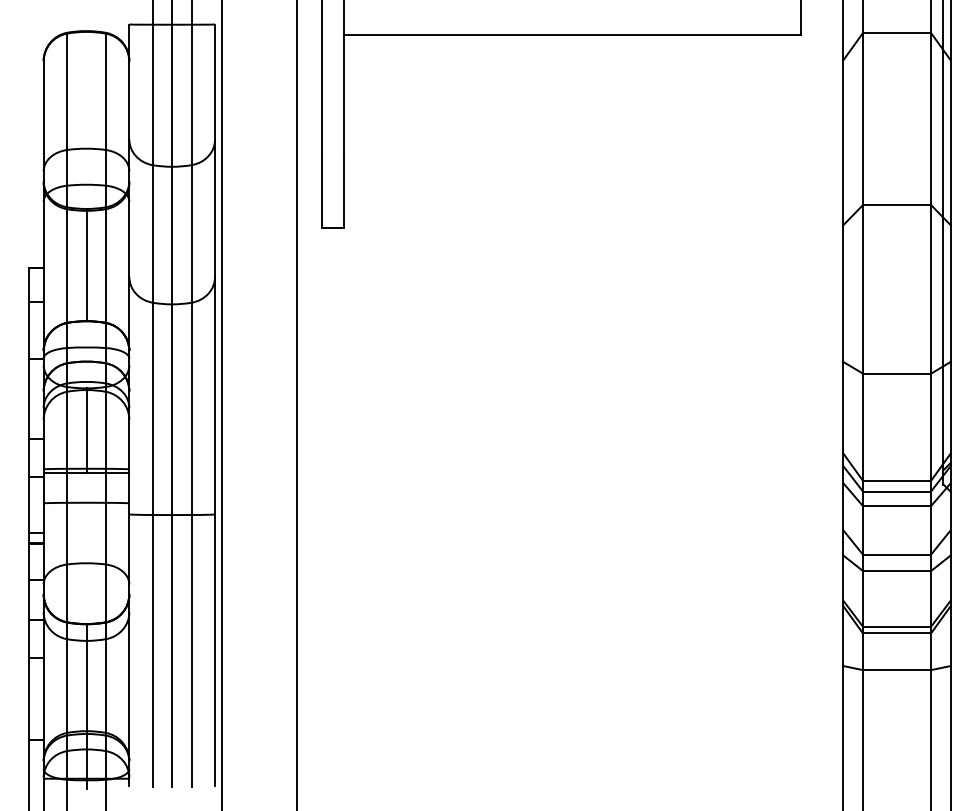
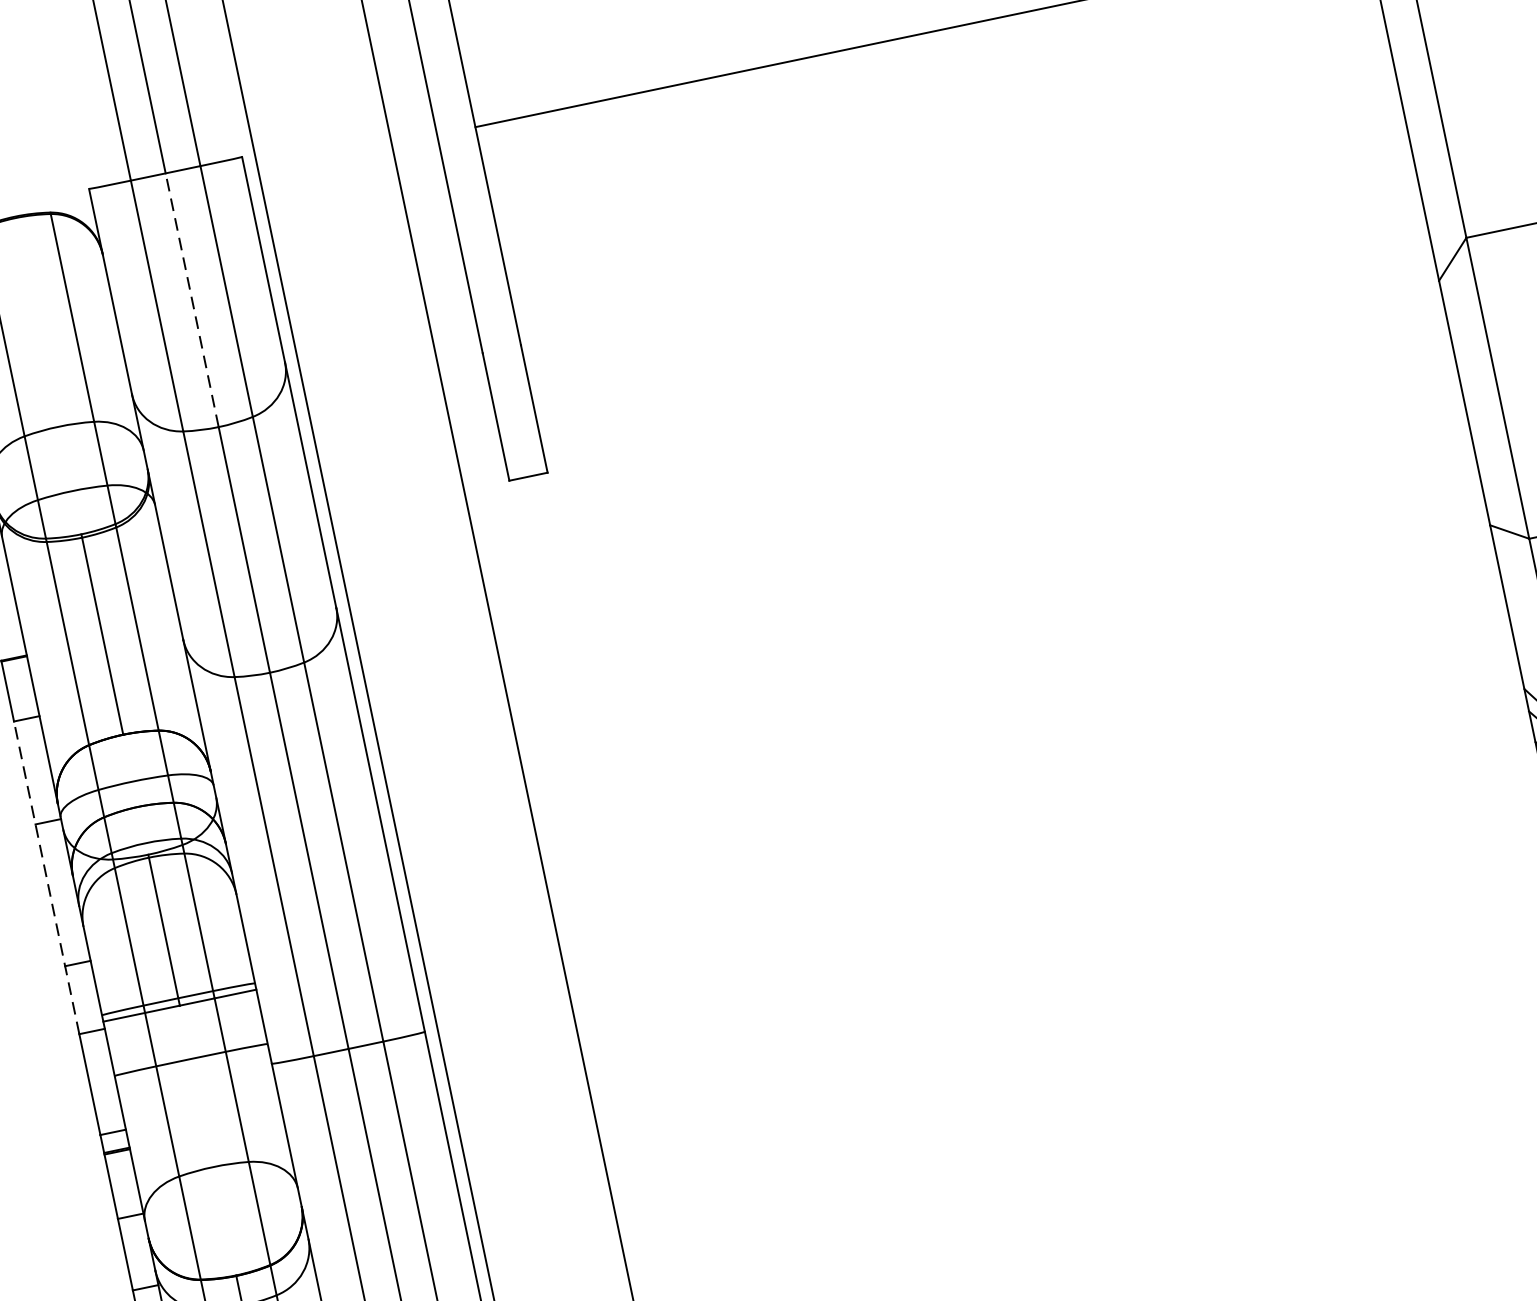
line: (172, 95) -> (192, 299), solid -> dashed
line: (29, 389) -> (46, 877), solid -> dashed

